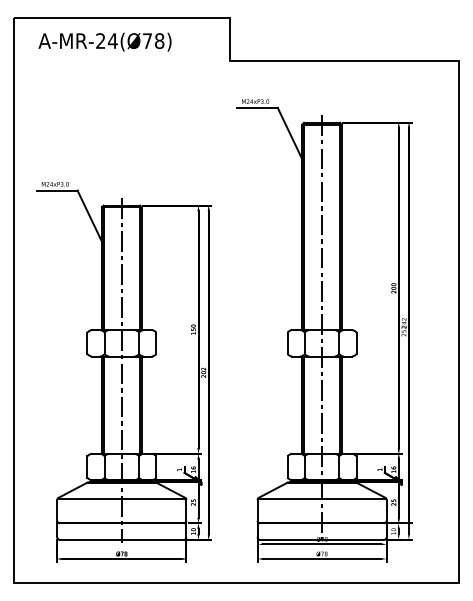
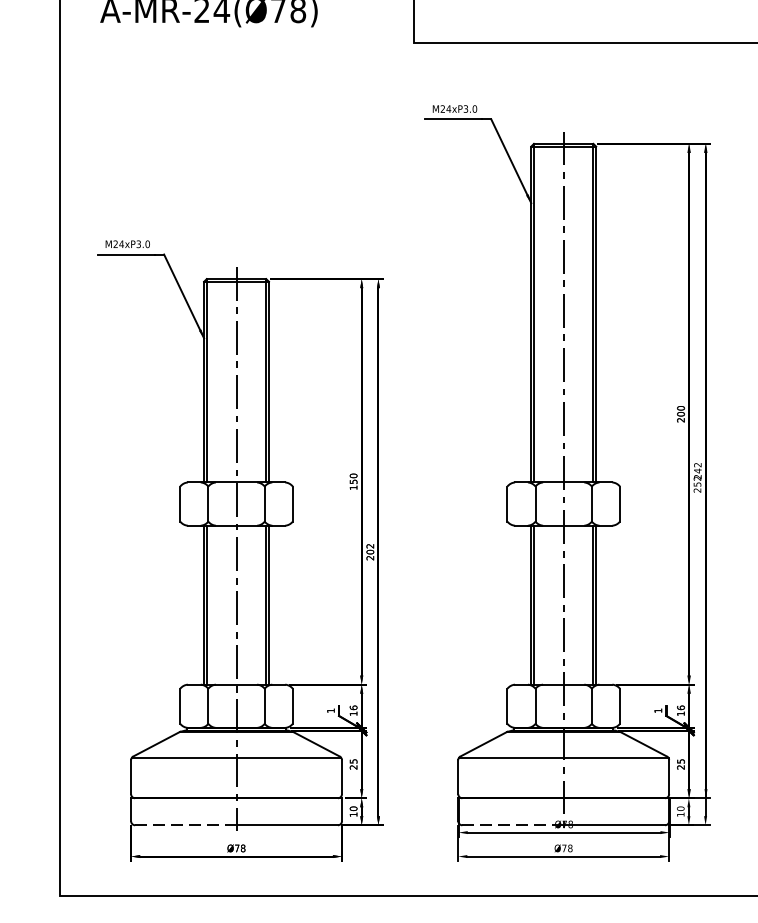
line: (90, 539) -> (185, 824), solid -> dashed
line: (290, 539) -> (512, 824), solid -> dashed

